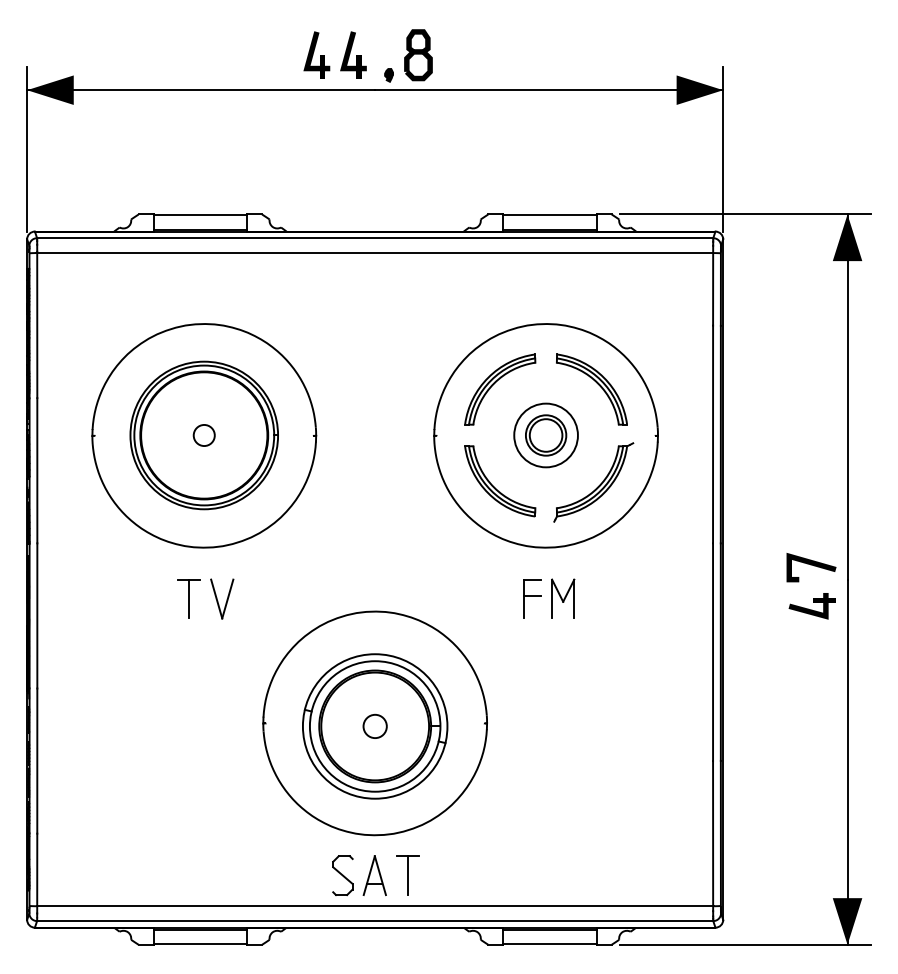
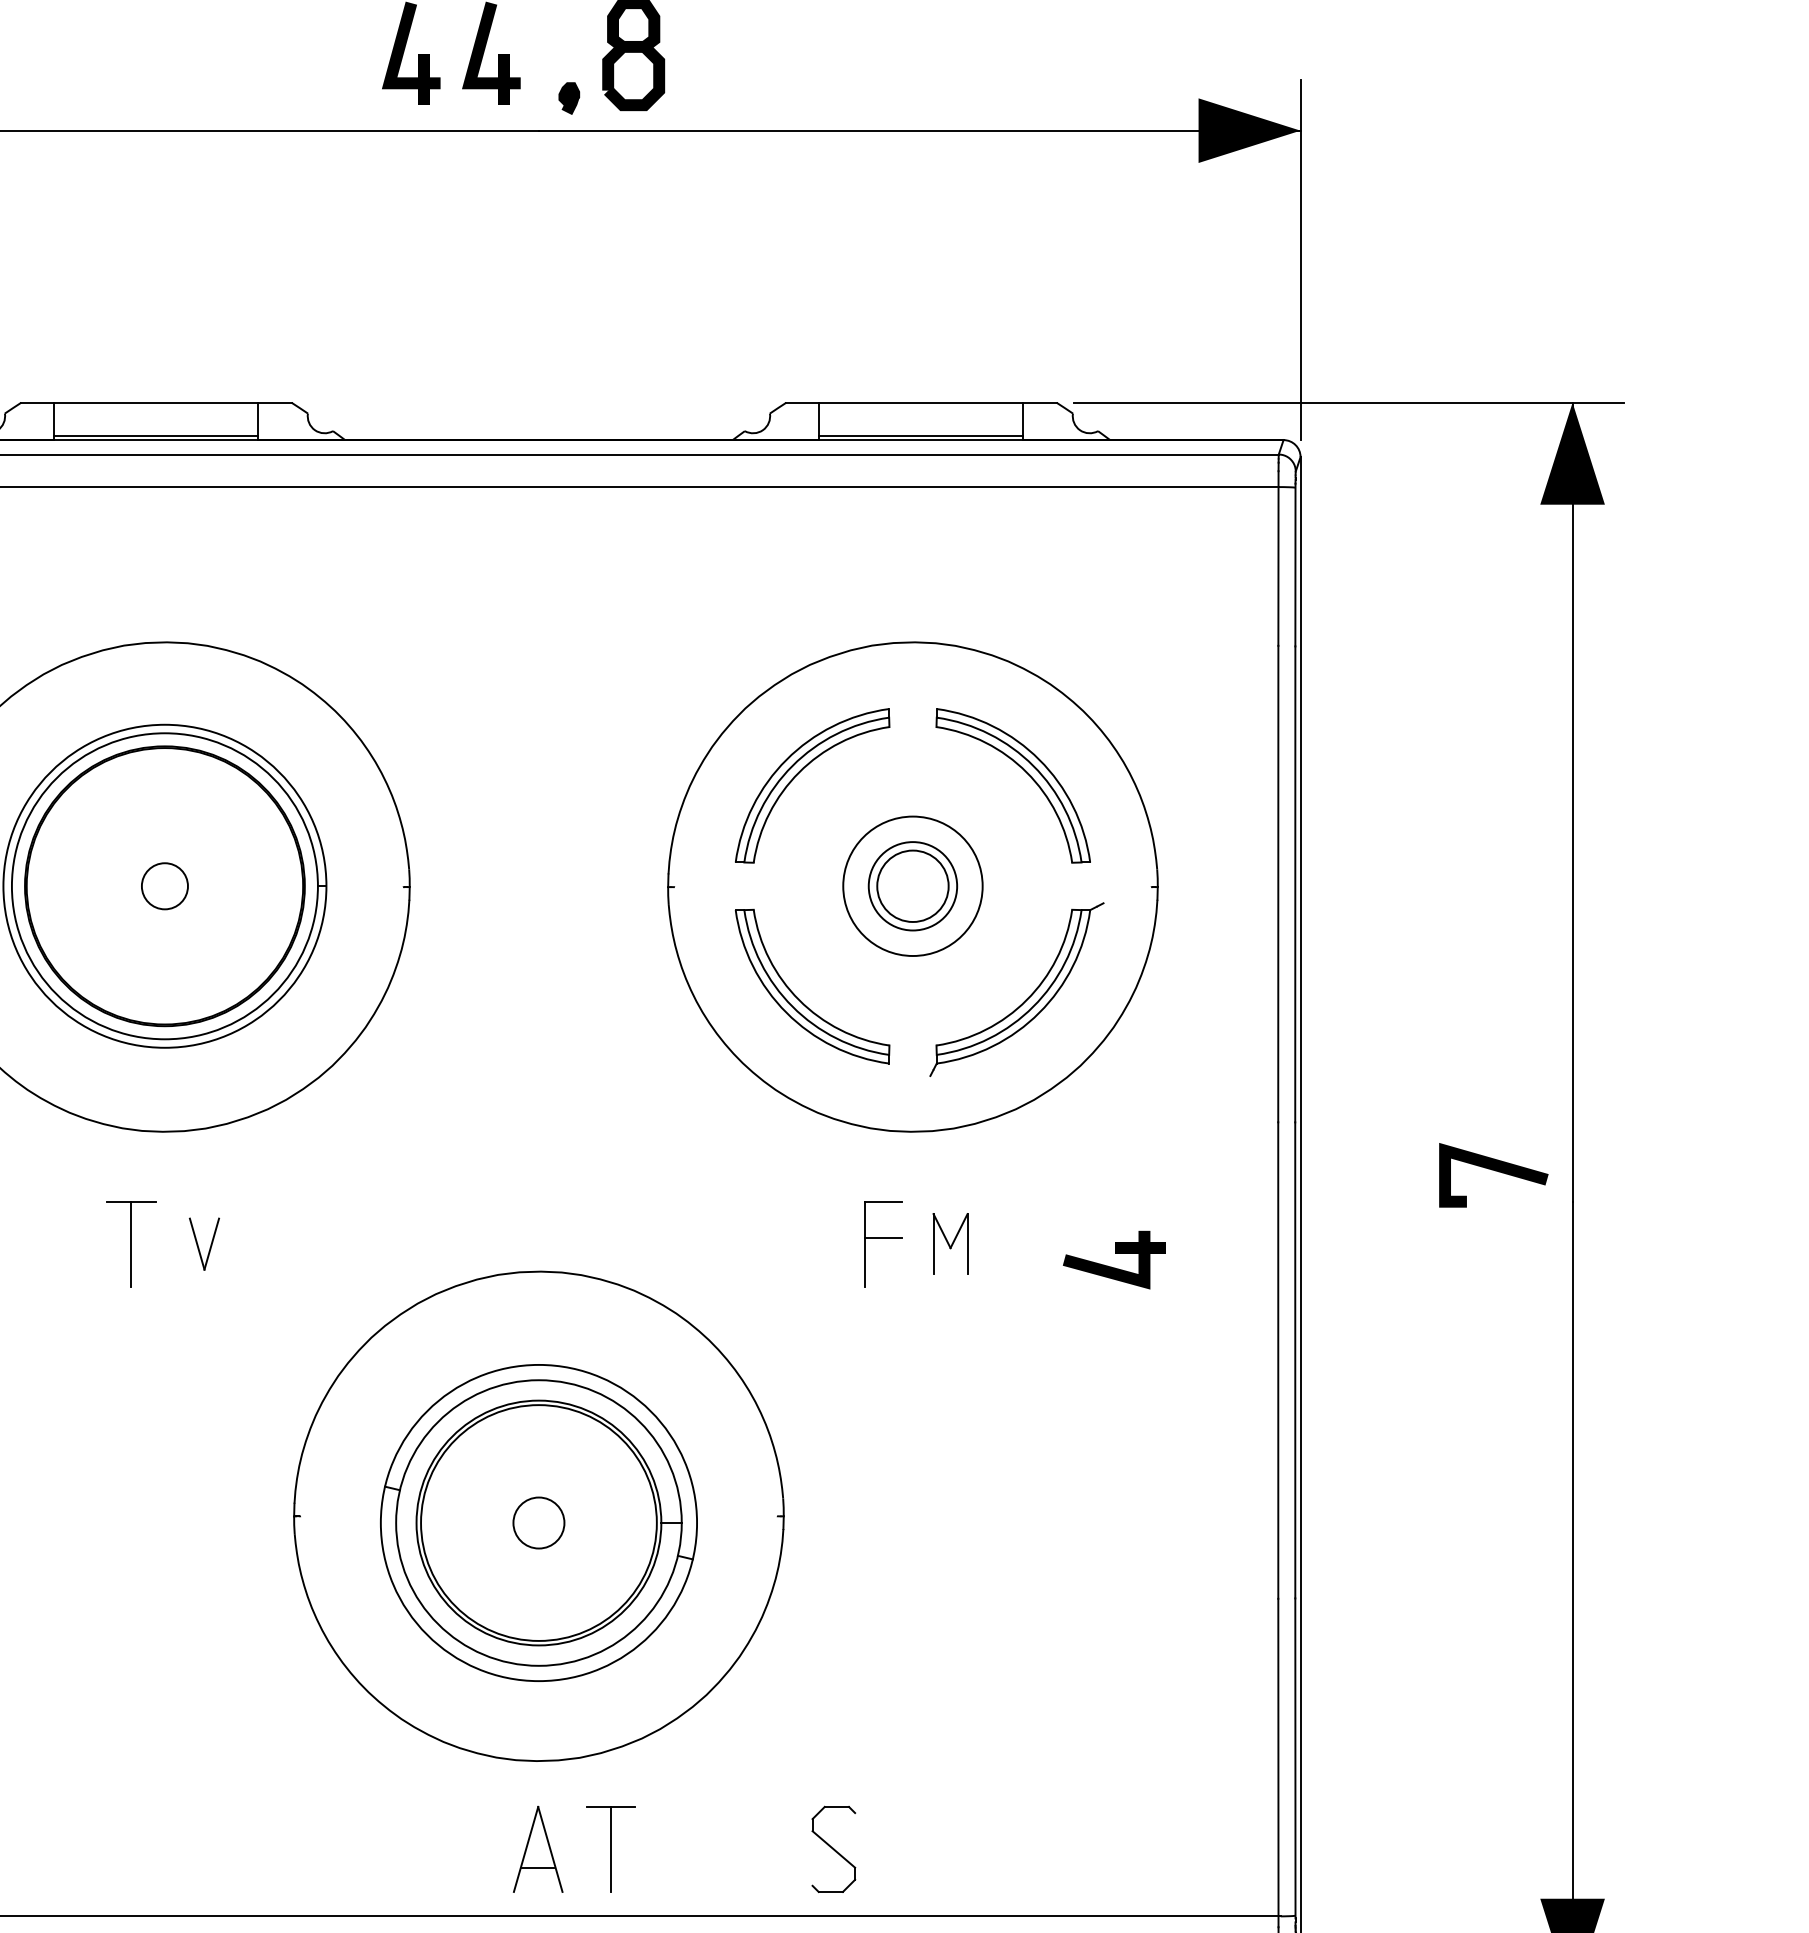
part: (222, 598) -> (204, 1242), size x0.6
part: (563, 598) -> (951, 1242), size x0.7
part: (811, 606) -> (1112, 1260), moved
part: (342, 875) -> (832, 1849), moved

